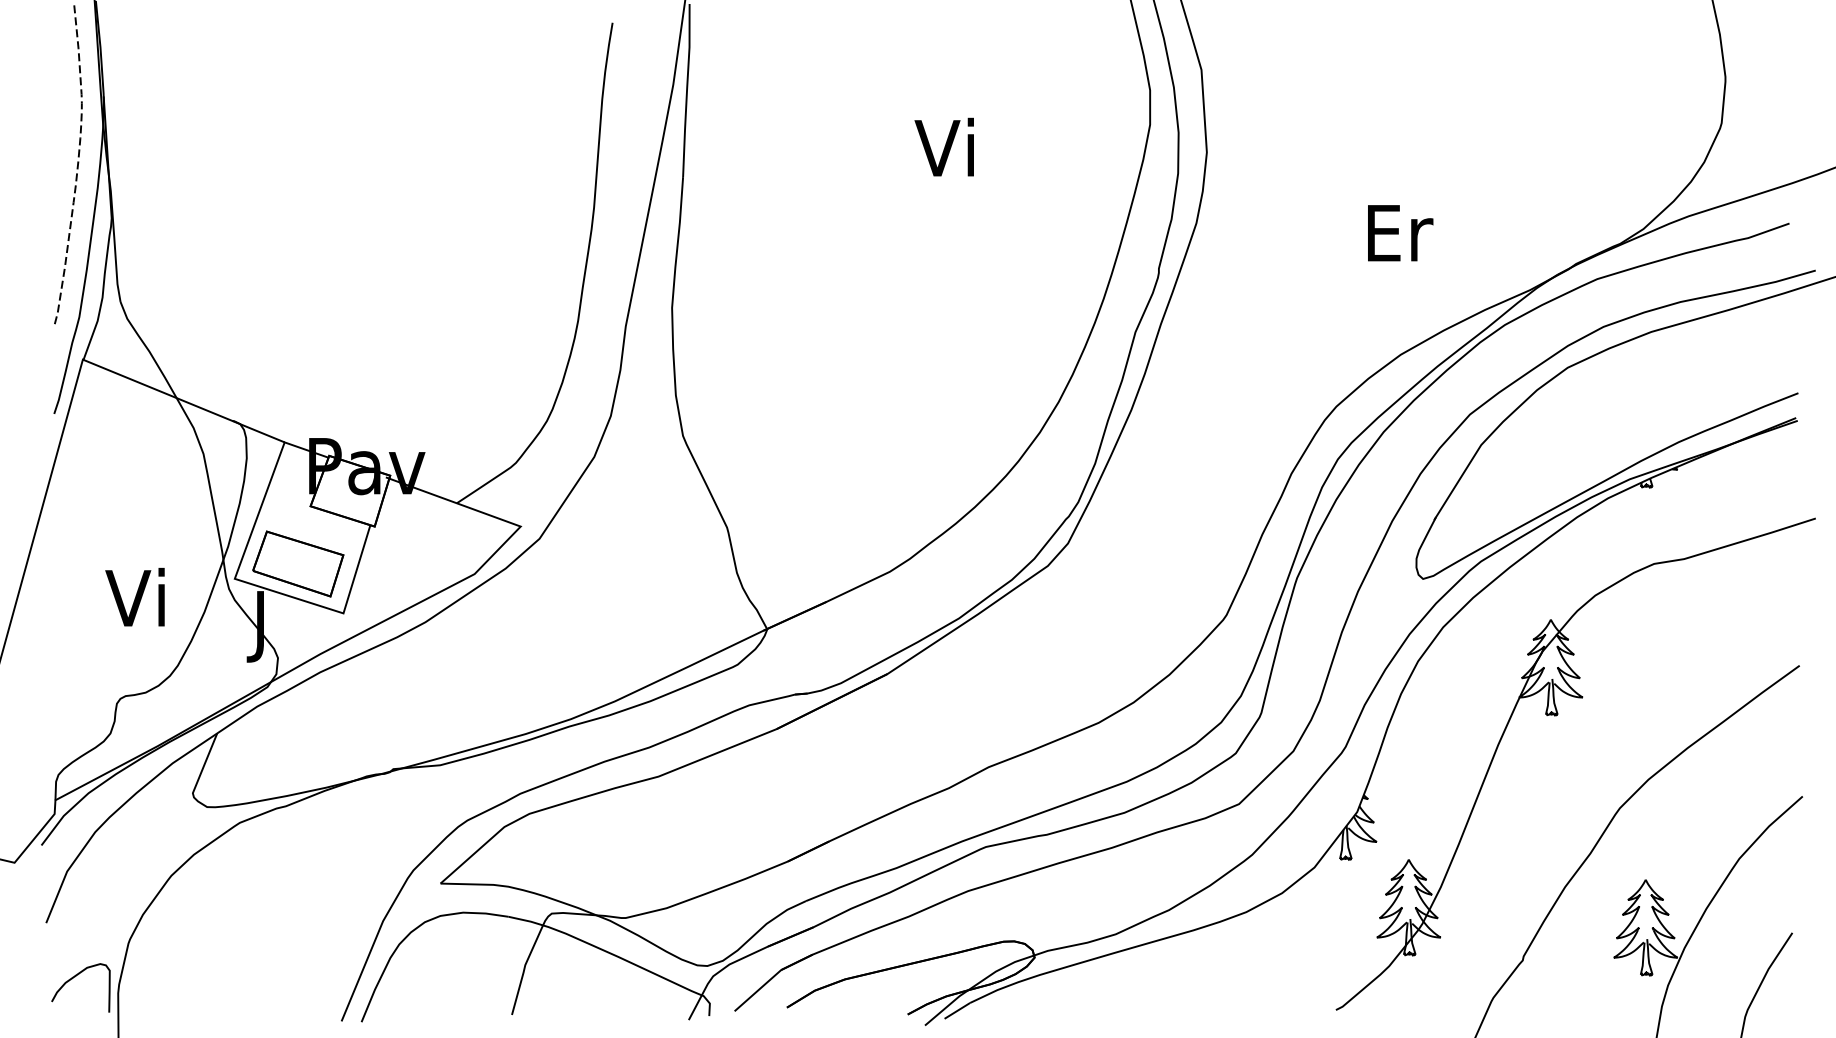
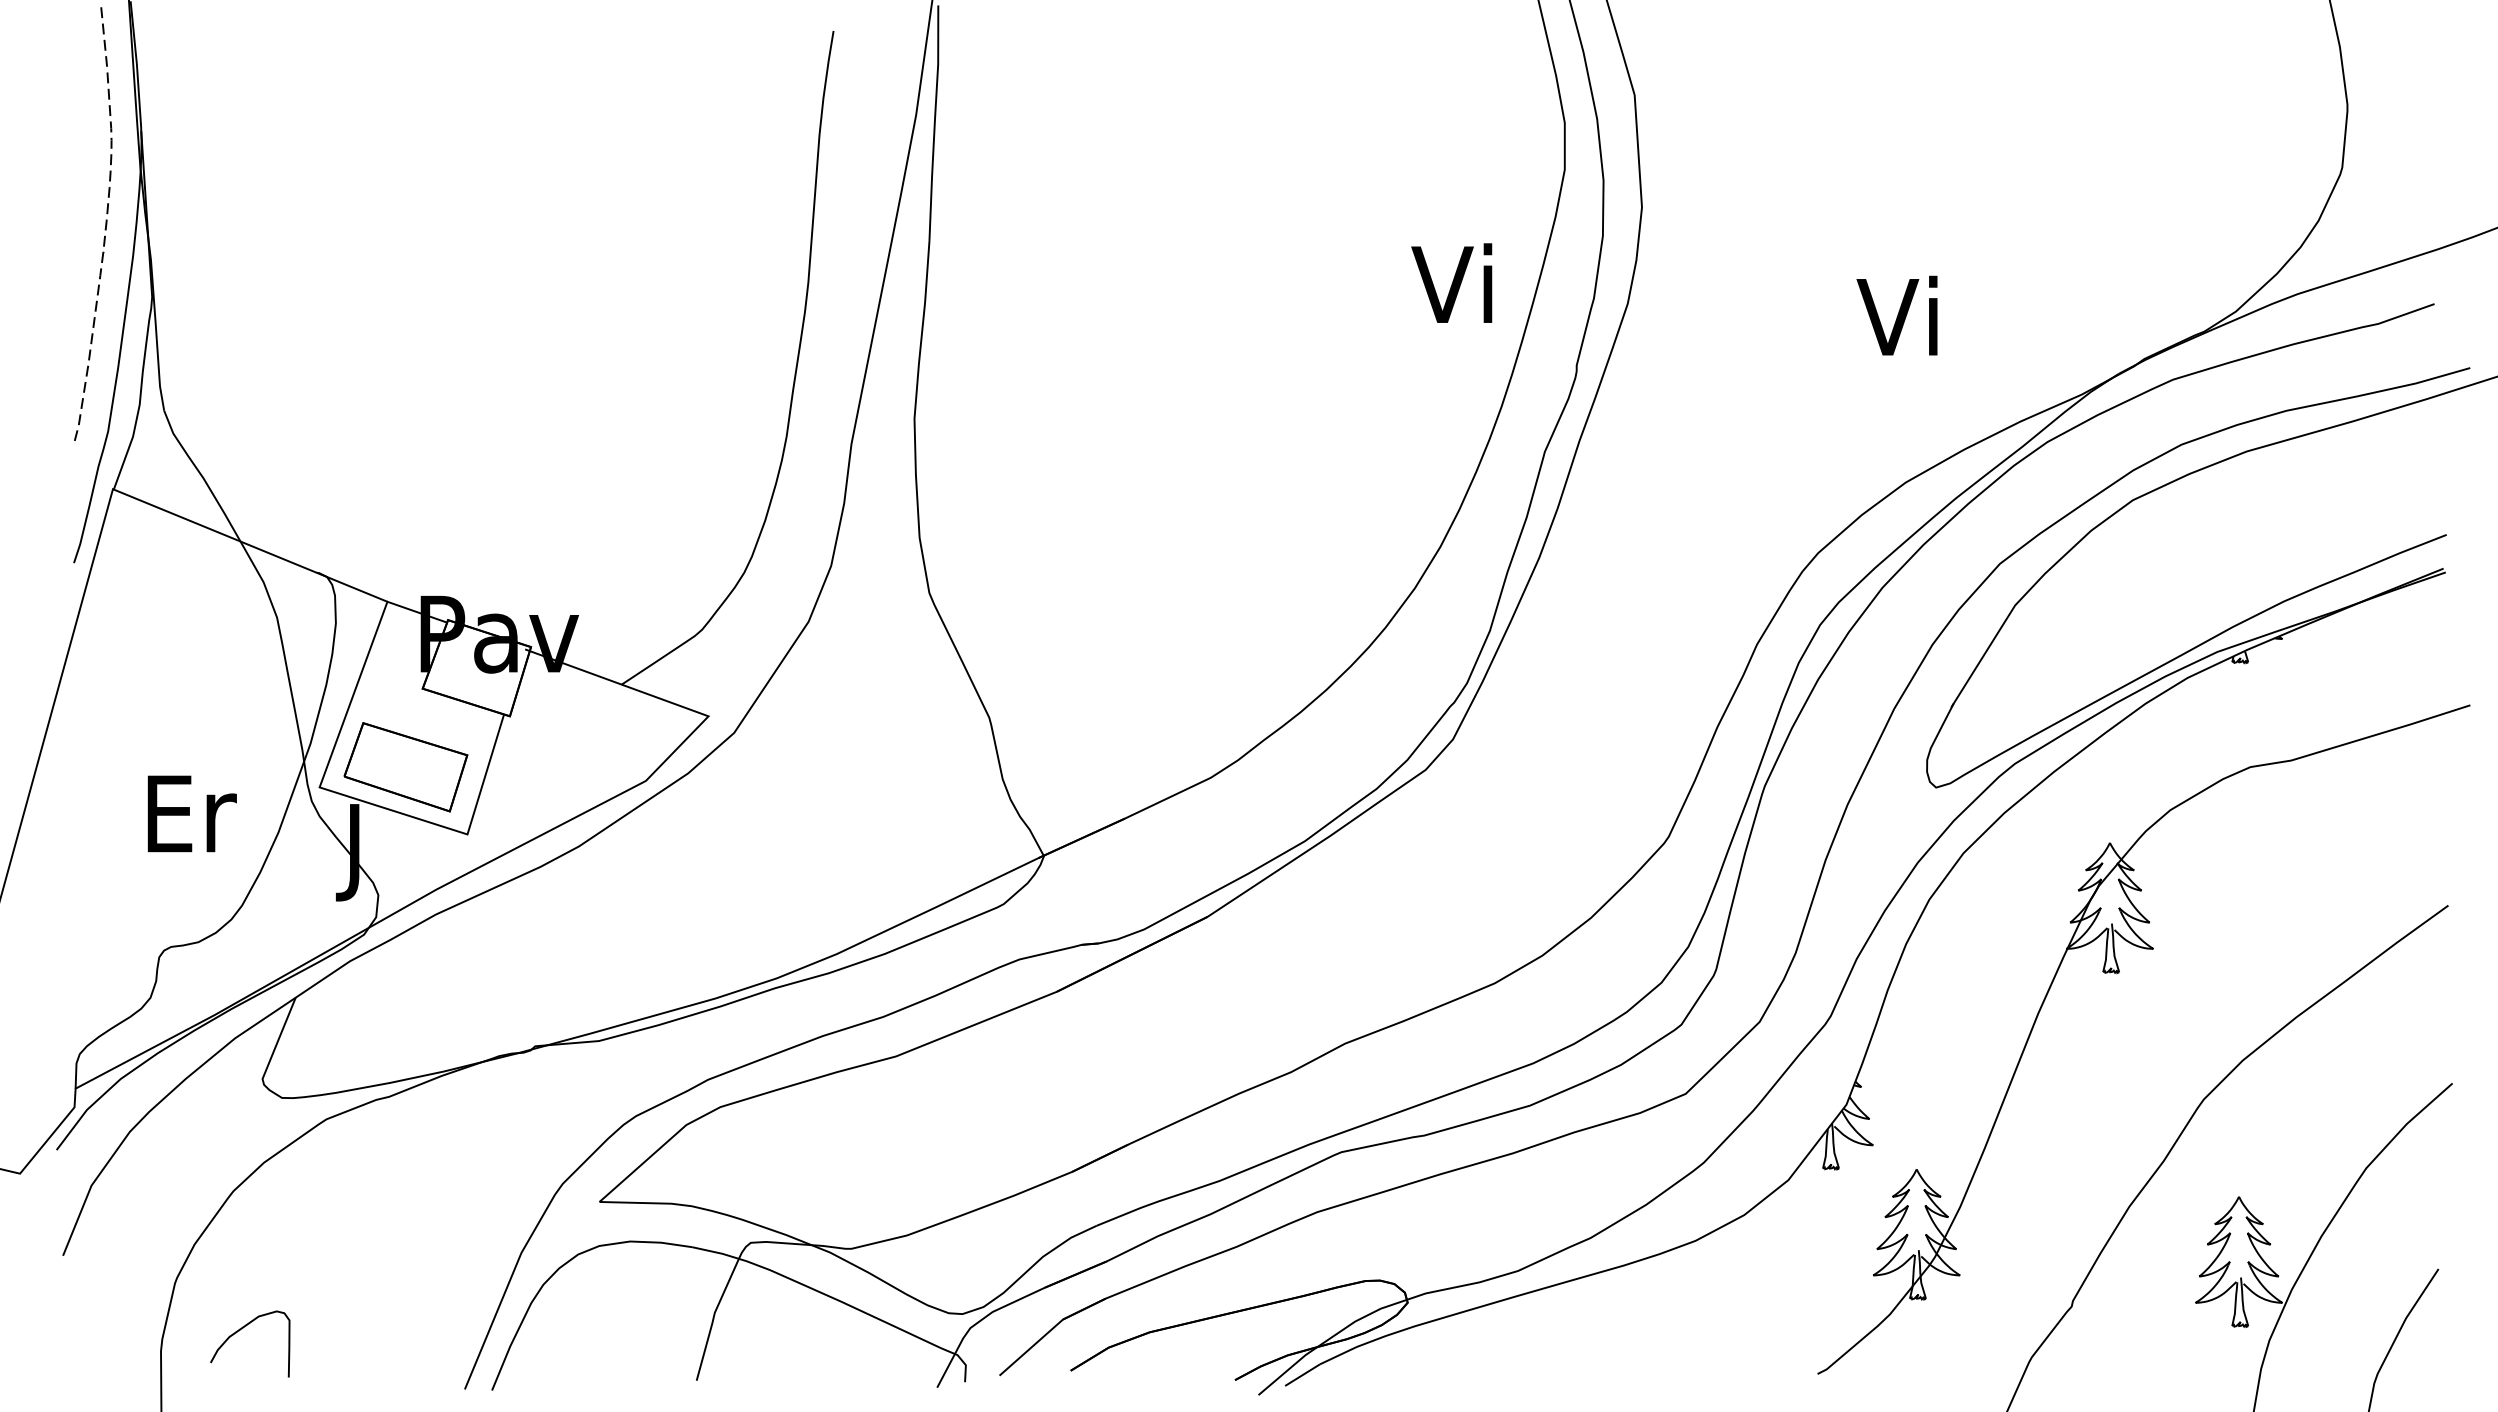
text: (944, 146) -> (1451, 282), moved
text: (1399, 231) -> (1903, 315), Er -> Vi
text: (139, 597) -> (189, 812), Vi -> Er
curve: (73, 978) -> (239, 1331), moved

